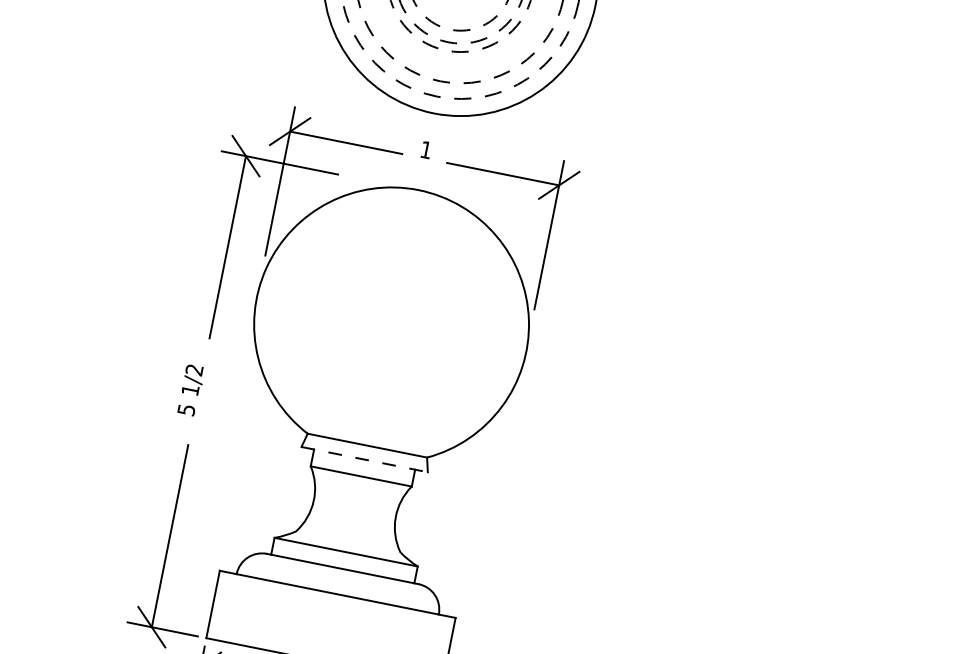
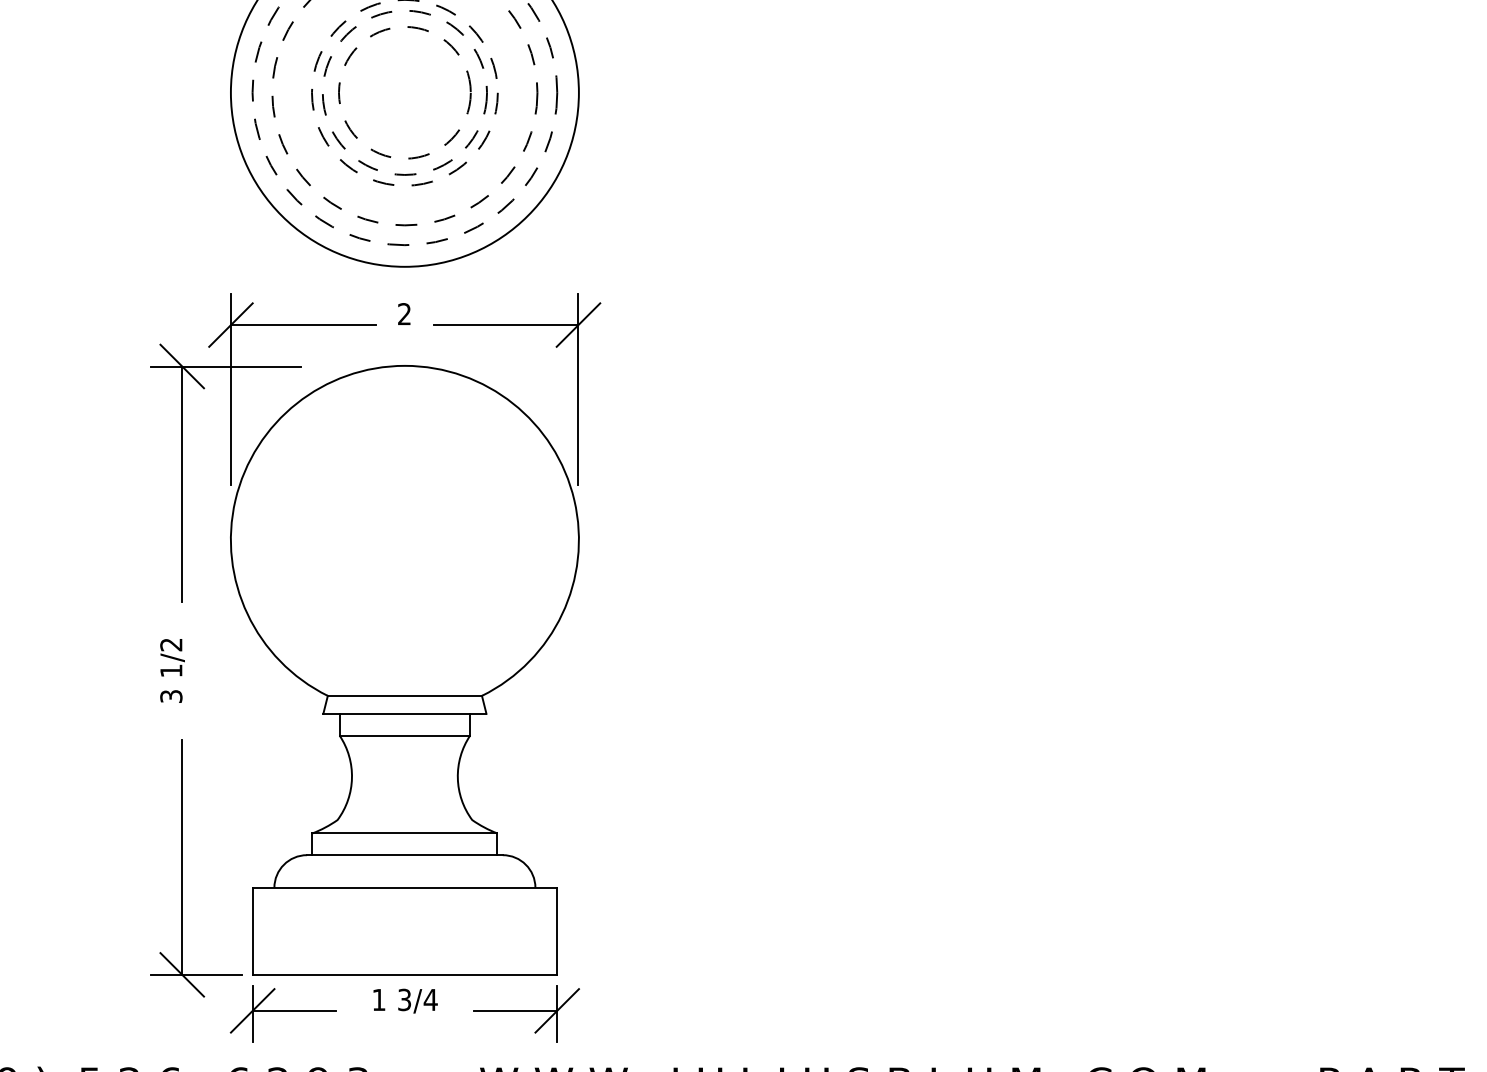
text: (426, 149) -> (404, 313), 1 -> 2
text: (185, 409) -> (170, 696), 5 -> 3
line: (364, 459) -> (404, 713), dashed -> solid

